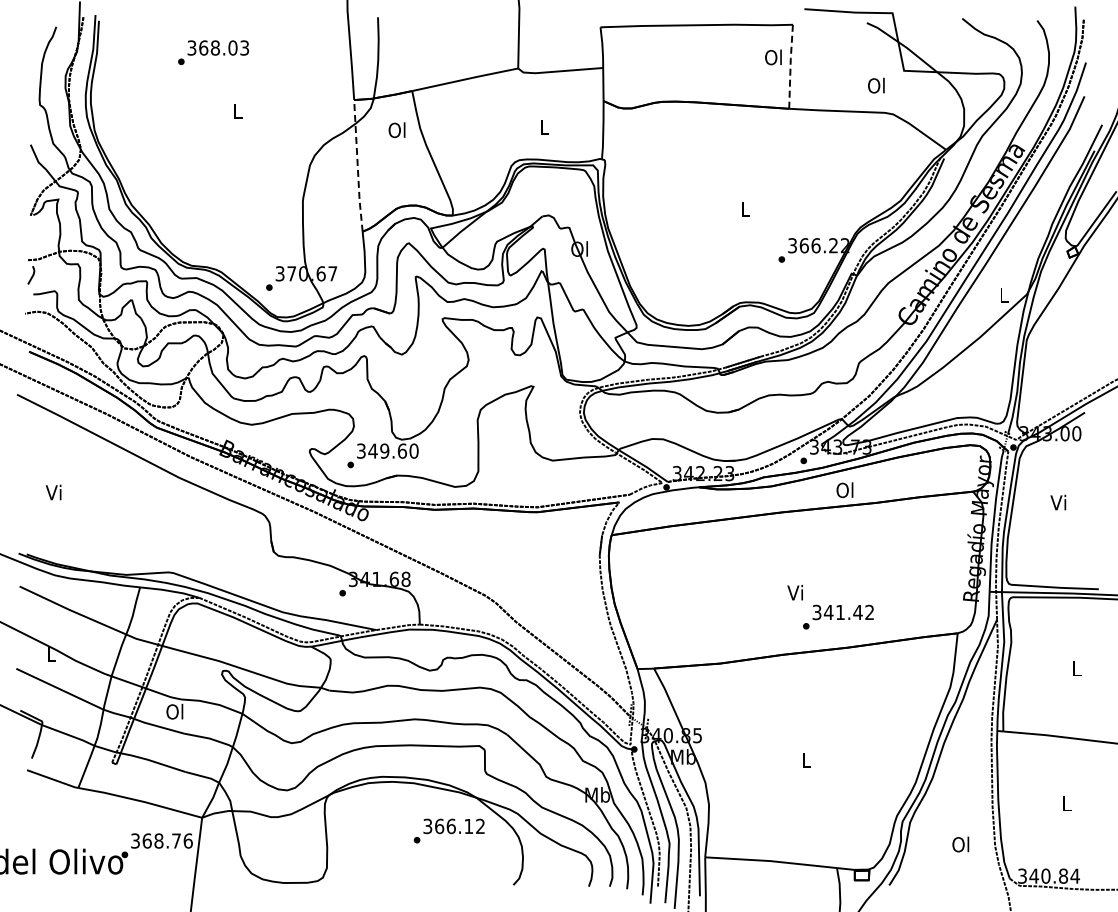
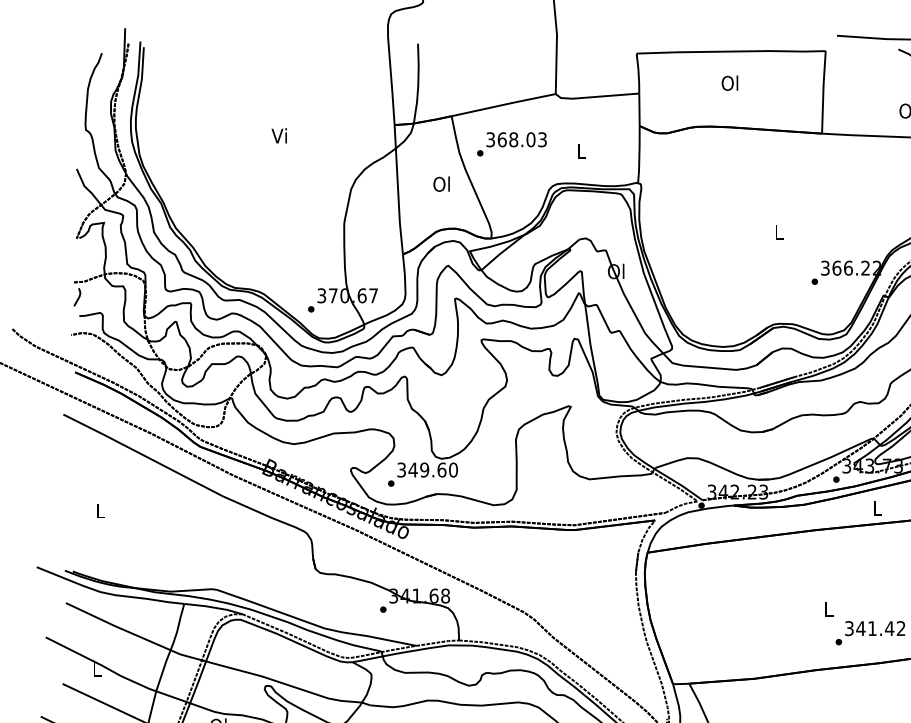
text: (213, 52) -> (511, 144), moved
text: (773, 57) -> (729, 83), moved
line: (790, 66) -> (823, 92), dashed -> solid
text: (236, 110) -> (278, 135), L -> Vi
text: (396, 129) -> (441, 183), moved
line: (357, 166) -> (397, 190), dashed -> solid
text: (844, 490) -> (876, 508), Ol -> L
text: (53, 492) -> (99, 510), Vi -> L
text: (794, 592) -> (827, 608), Vi -> L

